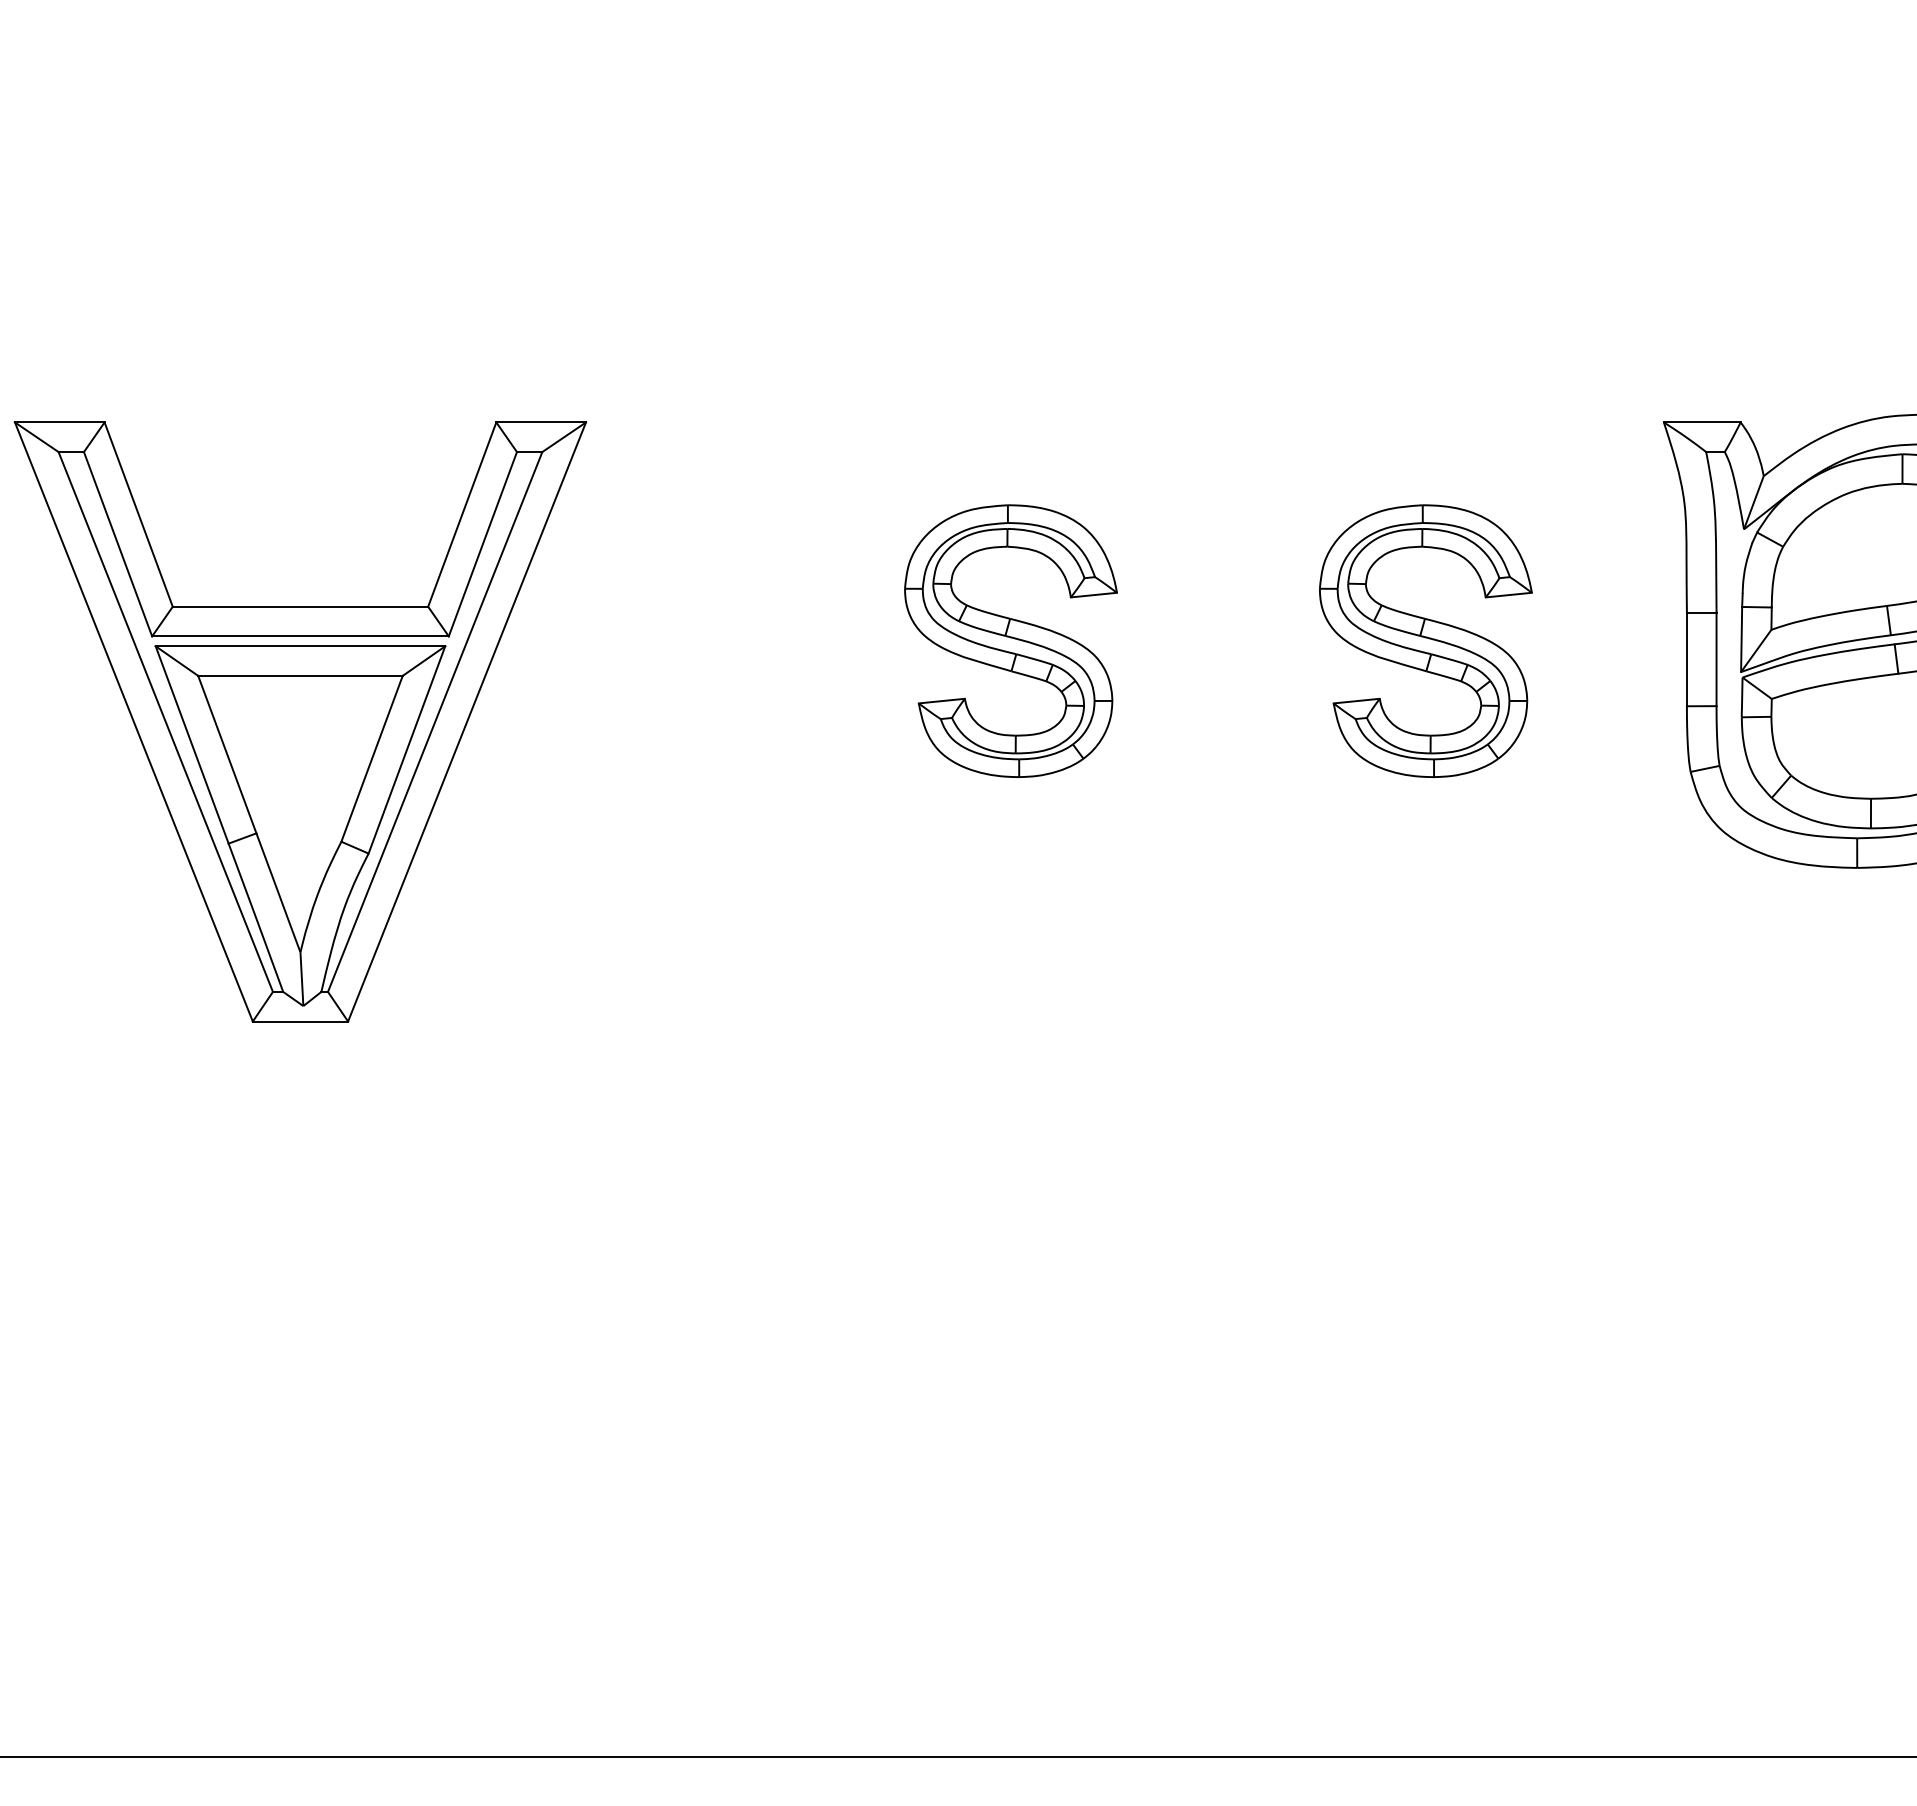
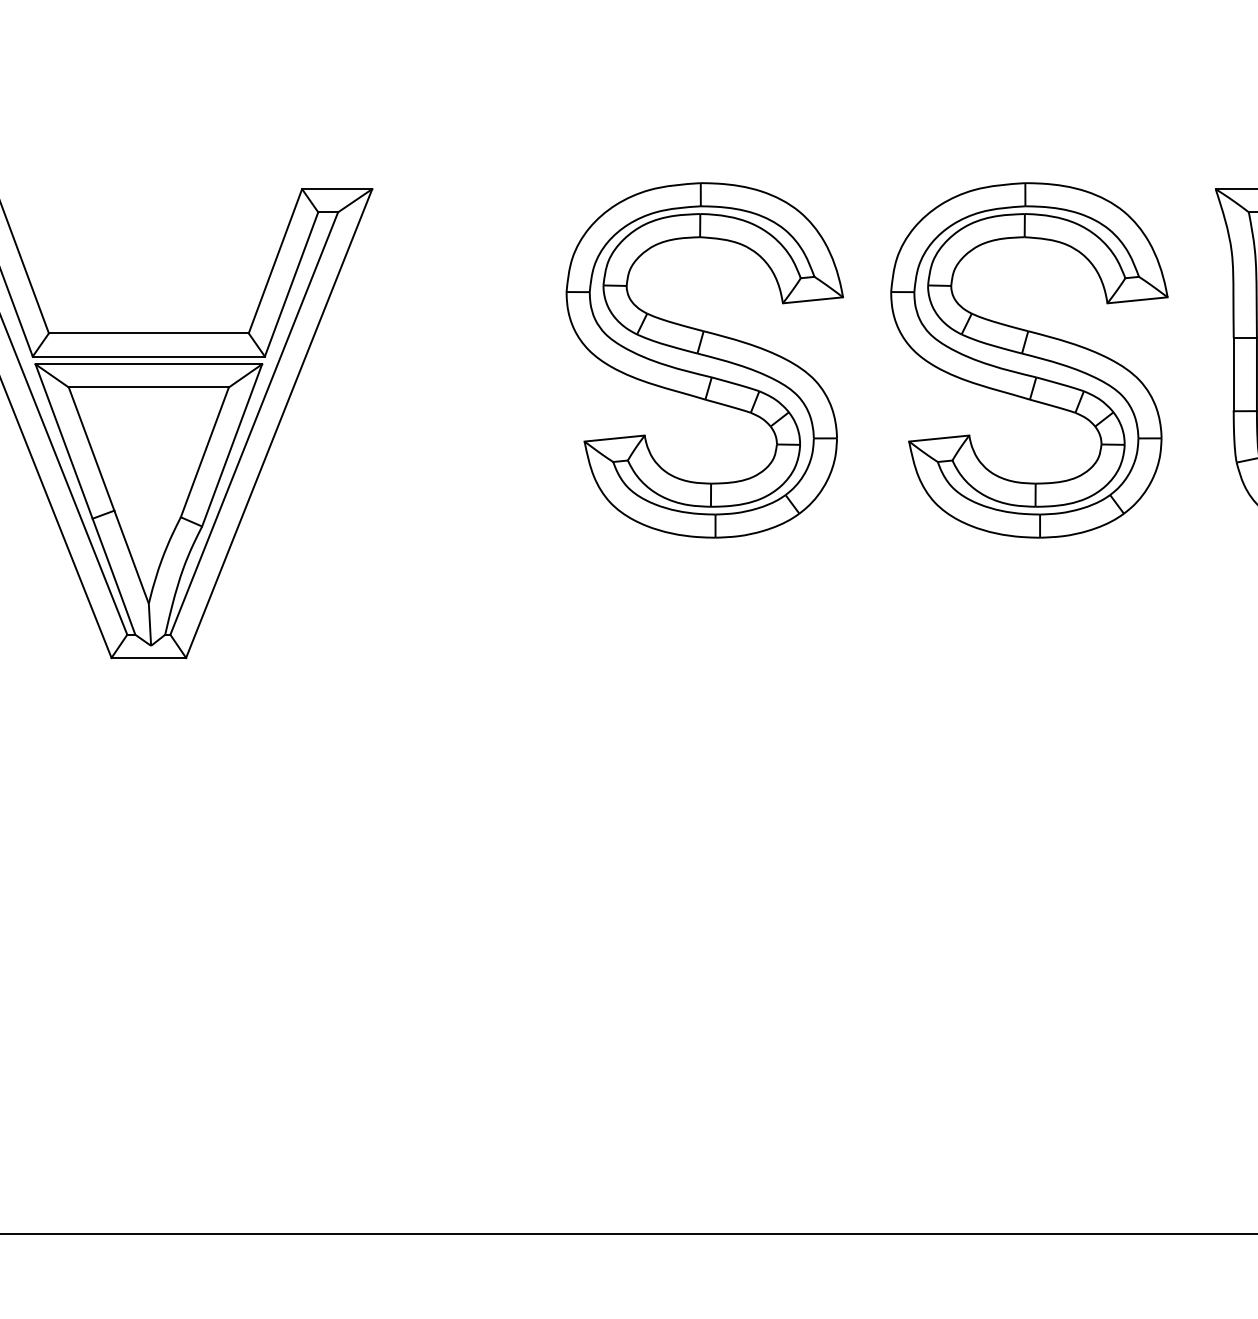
part: (1010, 640) -> (704, 359), size x1.67
part: (1425, 640) -> (1029, 359), size x1.67

